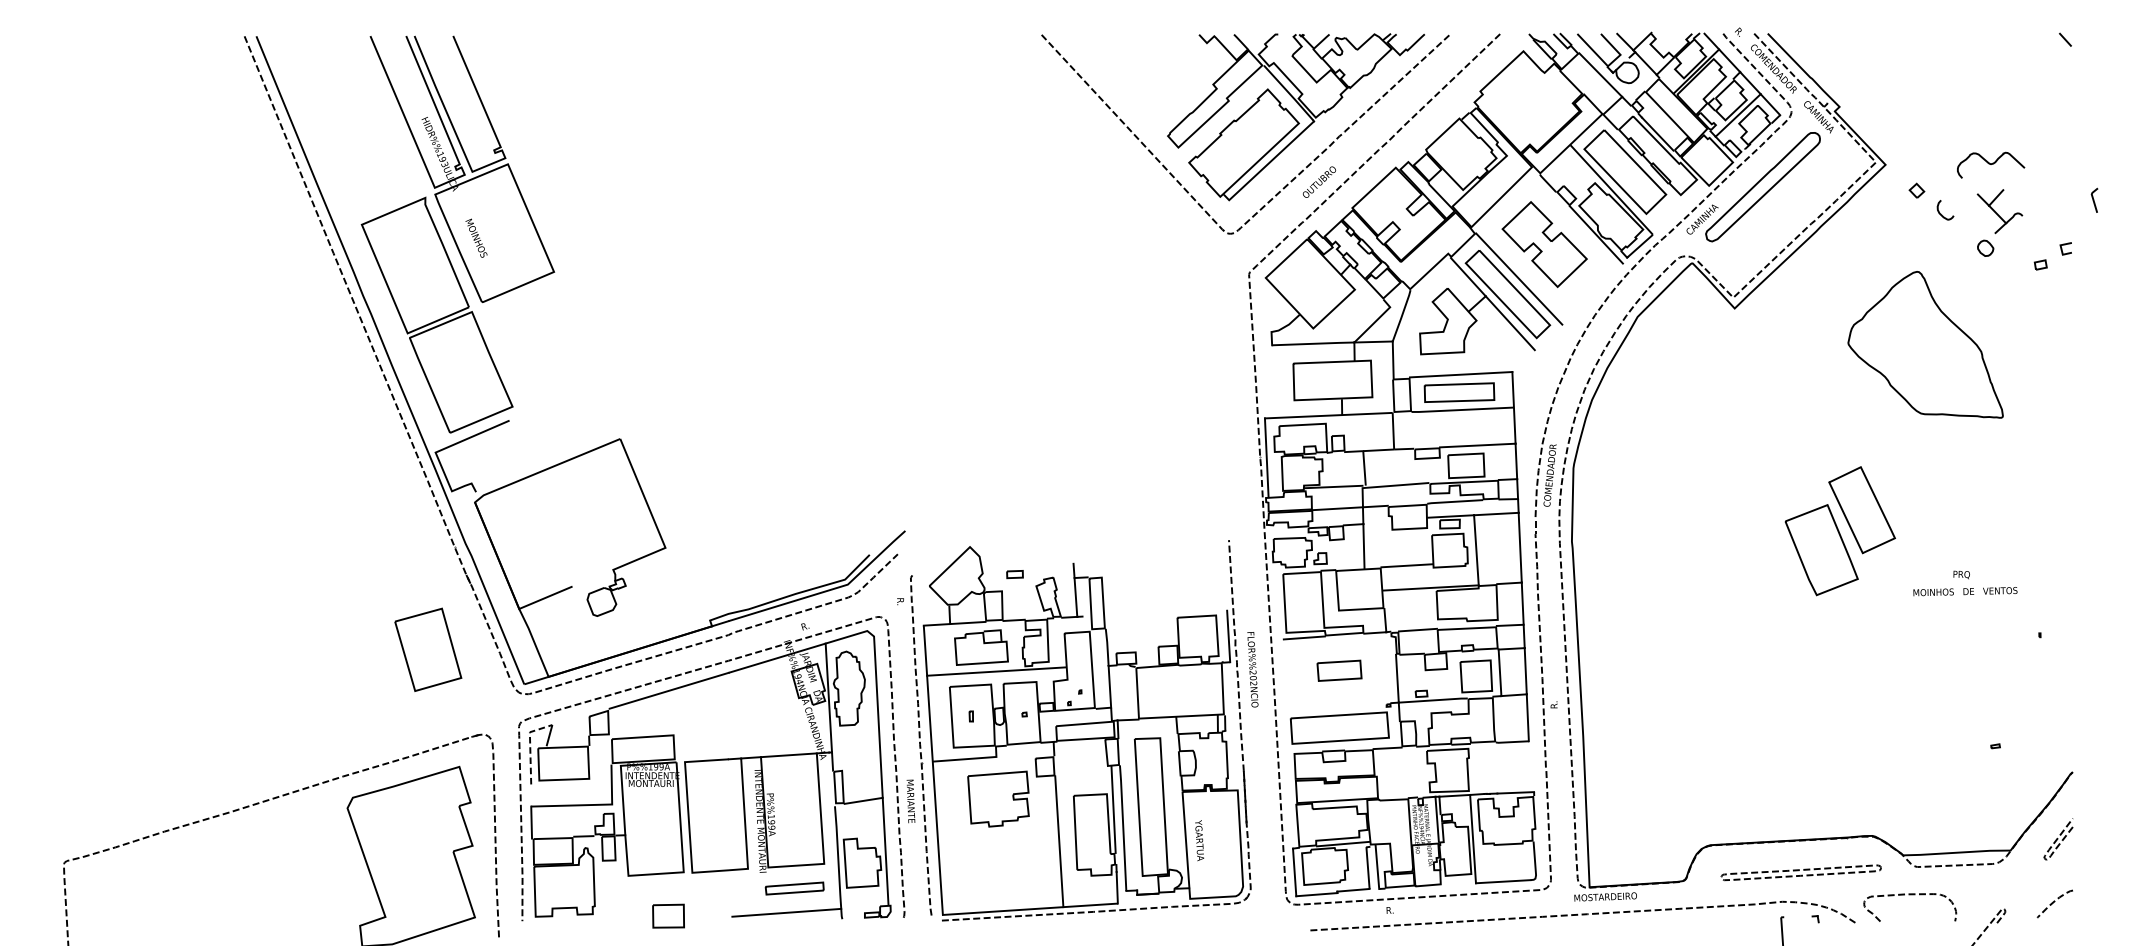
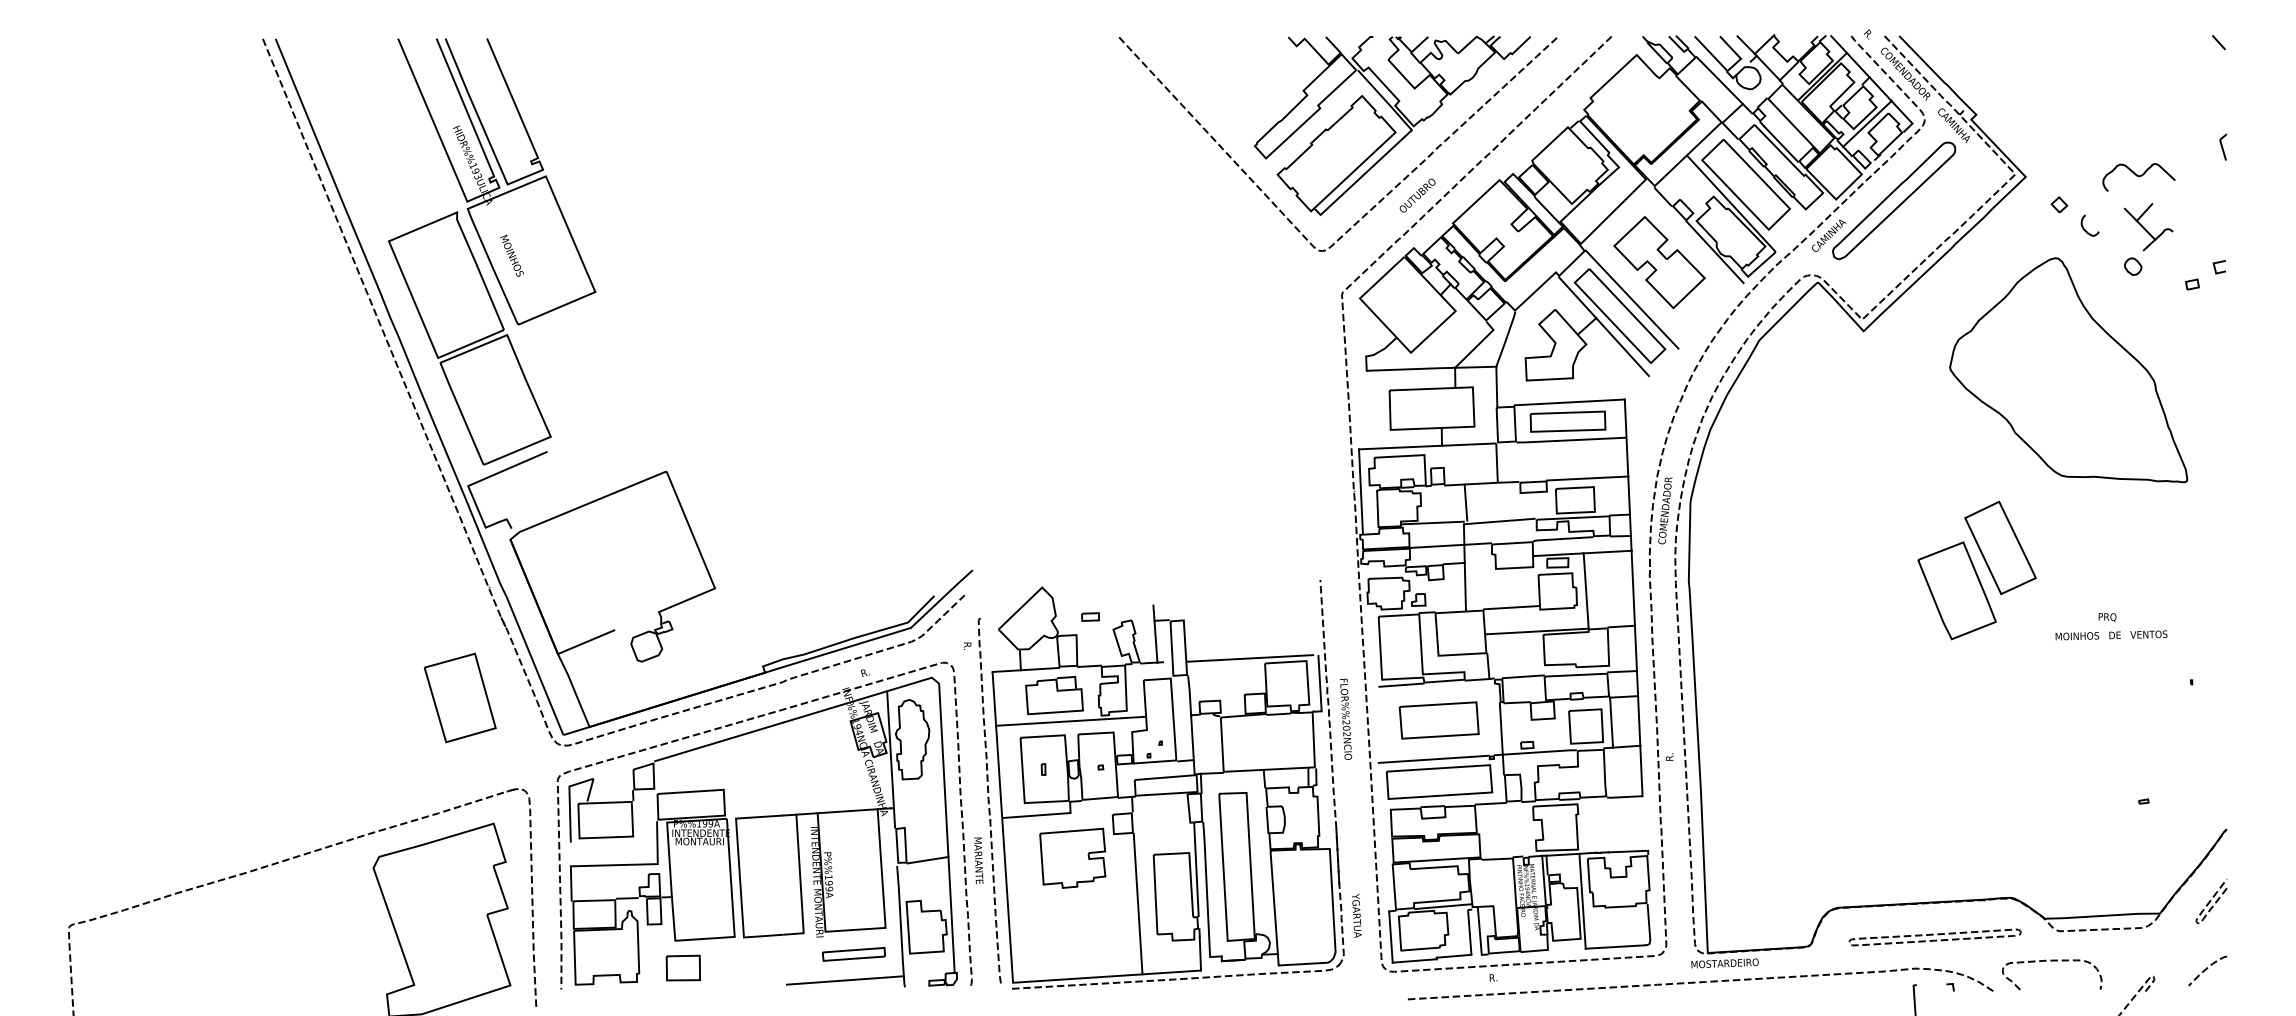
line: (2093, 199) -> (2222, 146), moved
part: (1925, 345) -> (2068, 370), size x1.43
line: (1163, 613) -> (1250, 658), added
part: (1338, 670) -> (1438, 720), size x1.67
line: (1334, 706) -> (1433, 758), added
line: (529, 746) -> (569, 801), dashed -> solid
text: (1199, 840) -> (1356, 915), moved
part: (667, 915) -> (682, 967), moved

